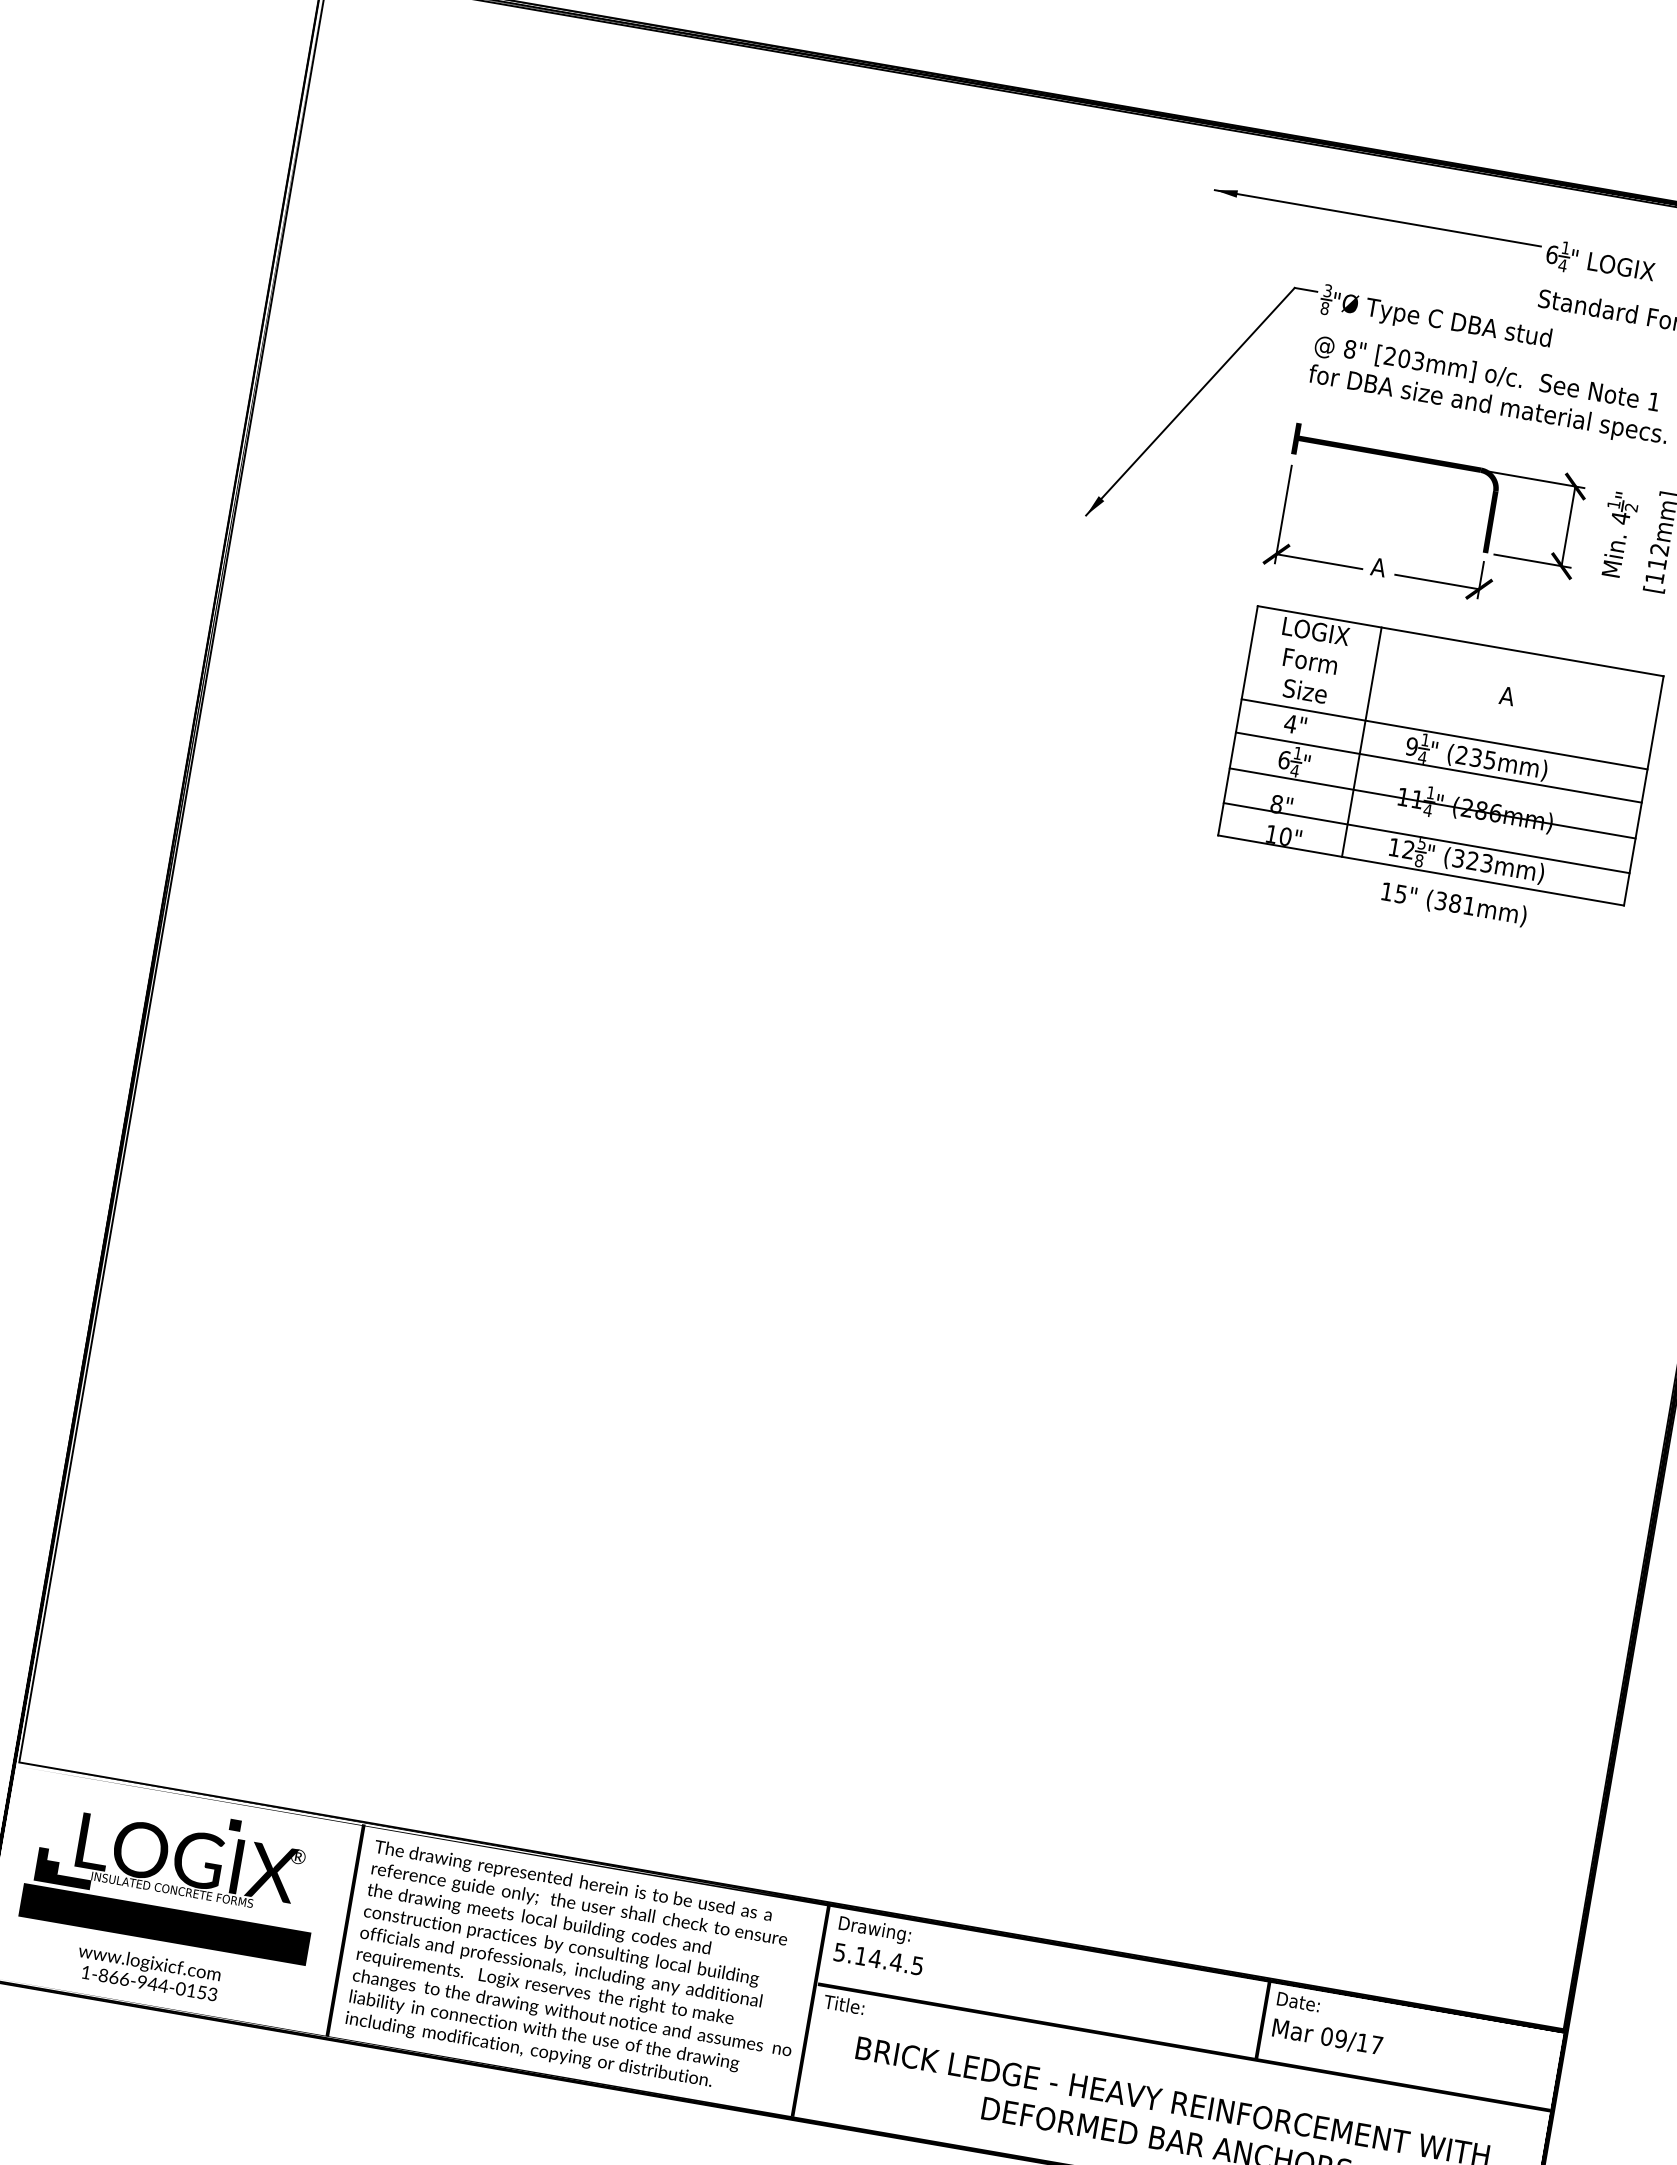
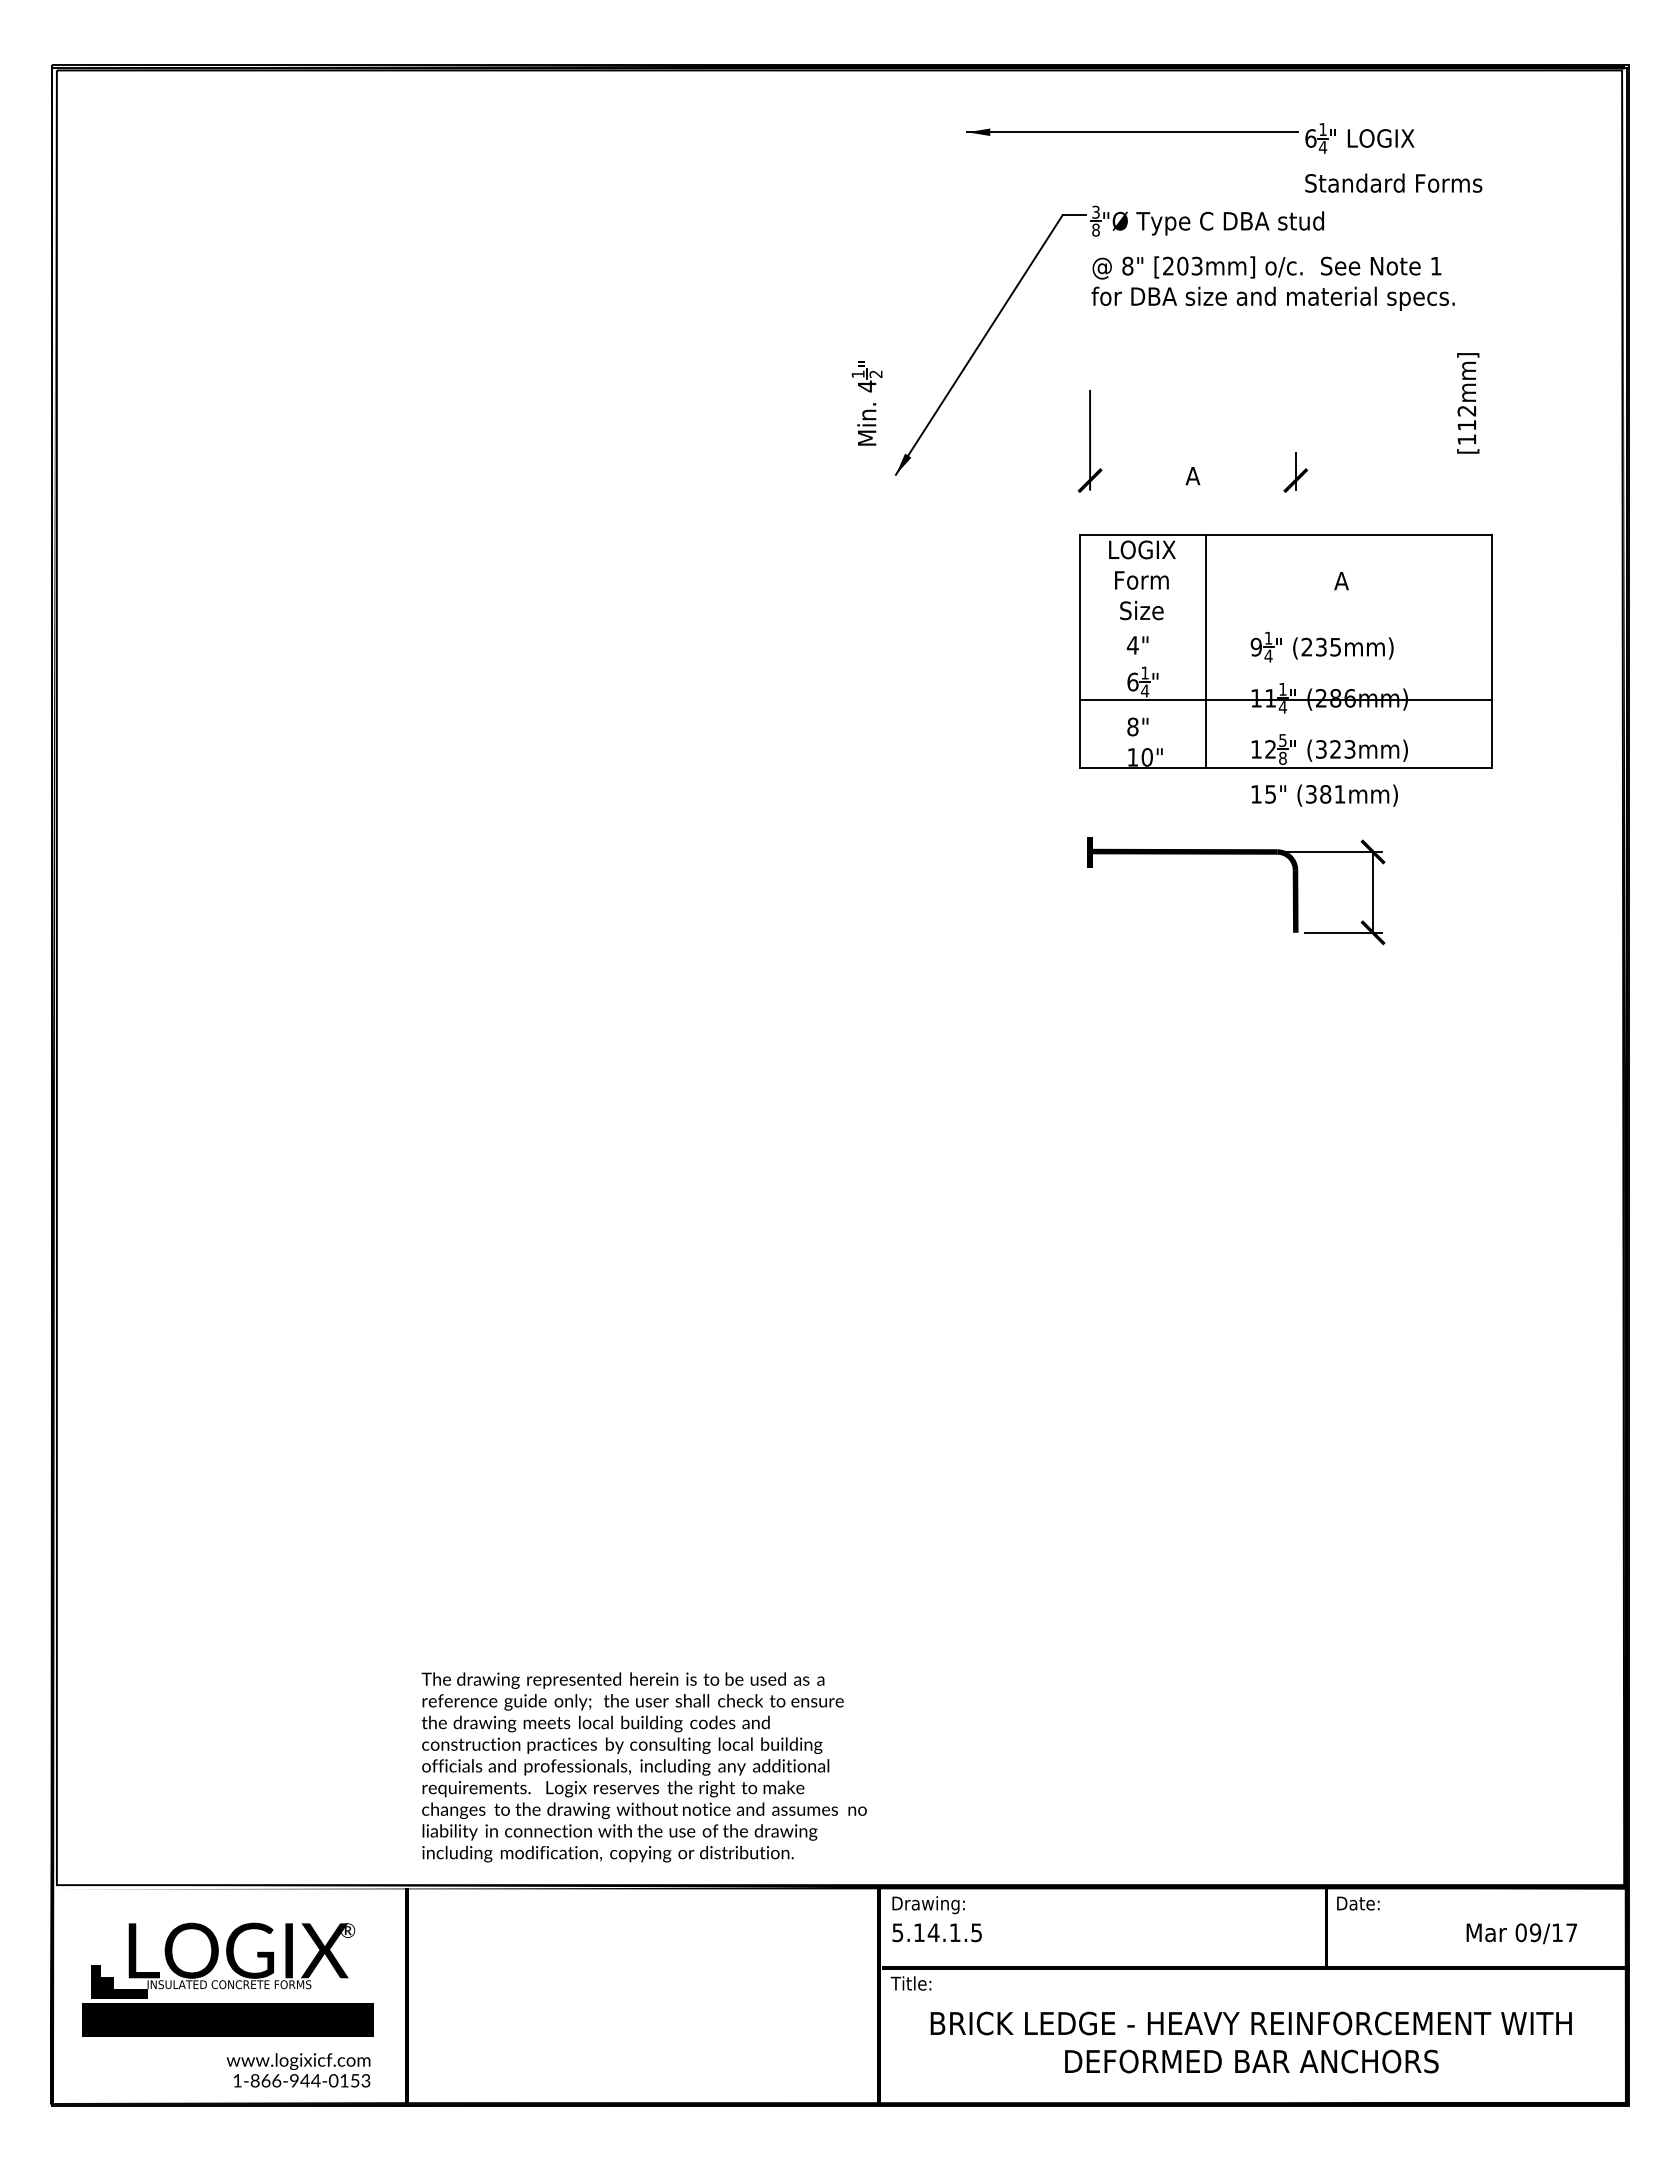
part: (1440, 465) -> (1236, 854), moved
part: (1617, 540) -> (867, 409), moved
line: (1319, 561) -> (1133, 480), removed
line: (1436, 581) -> (1252, 480), removed
line: (1444, 734) -> (1286, 629), removed
line: (1438, 767) -> (1286, 663), removed
line: (1426, 837) -> (1286, 734), removed
fill: (235, 1825) -> (280, 1910), removed
text: (896, 1962) -> (955, 1932), 5.14.4.5 -> 5.14.1.5
text: (578, 1971) -> (643, 1767), moved
text: (147, 1972) -> (298, 2070), moved
text: (1327, 2037) -> (1521, 1933), moved

